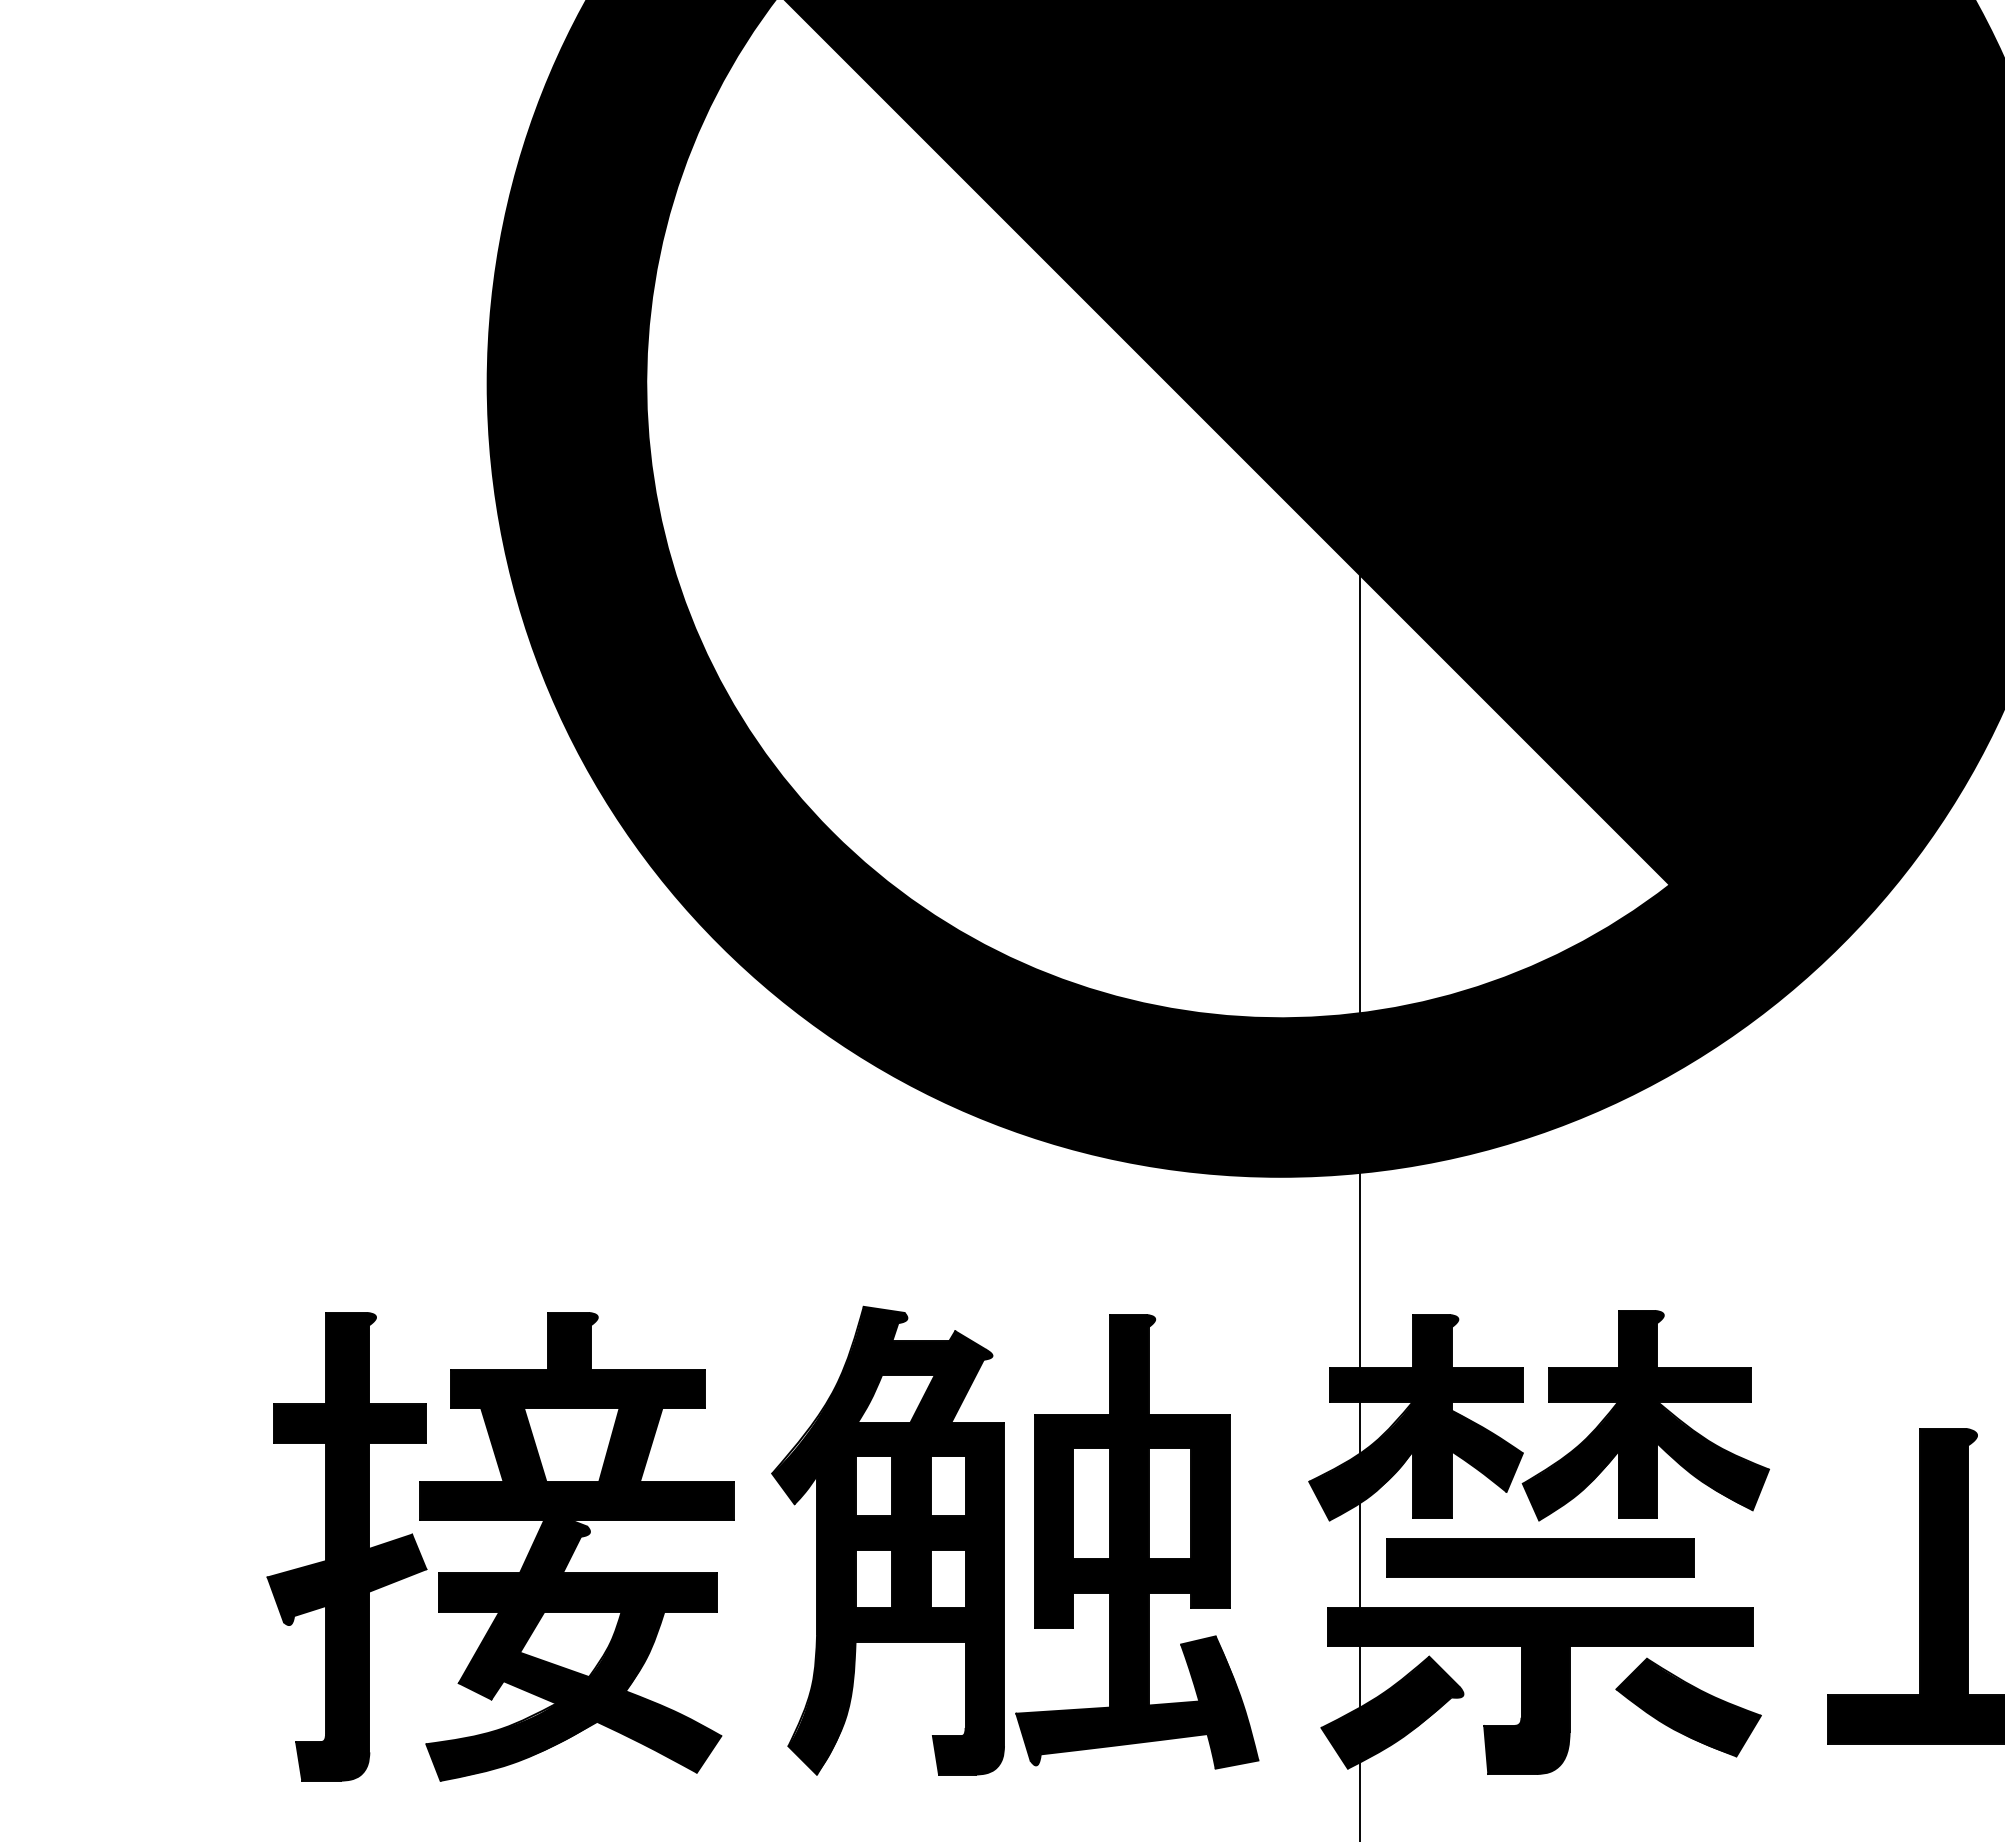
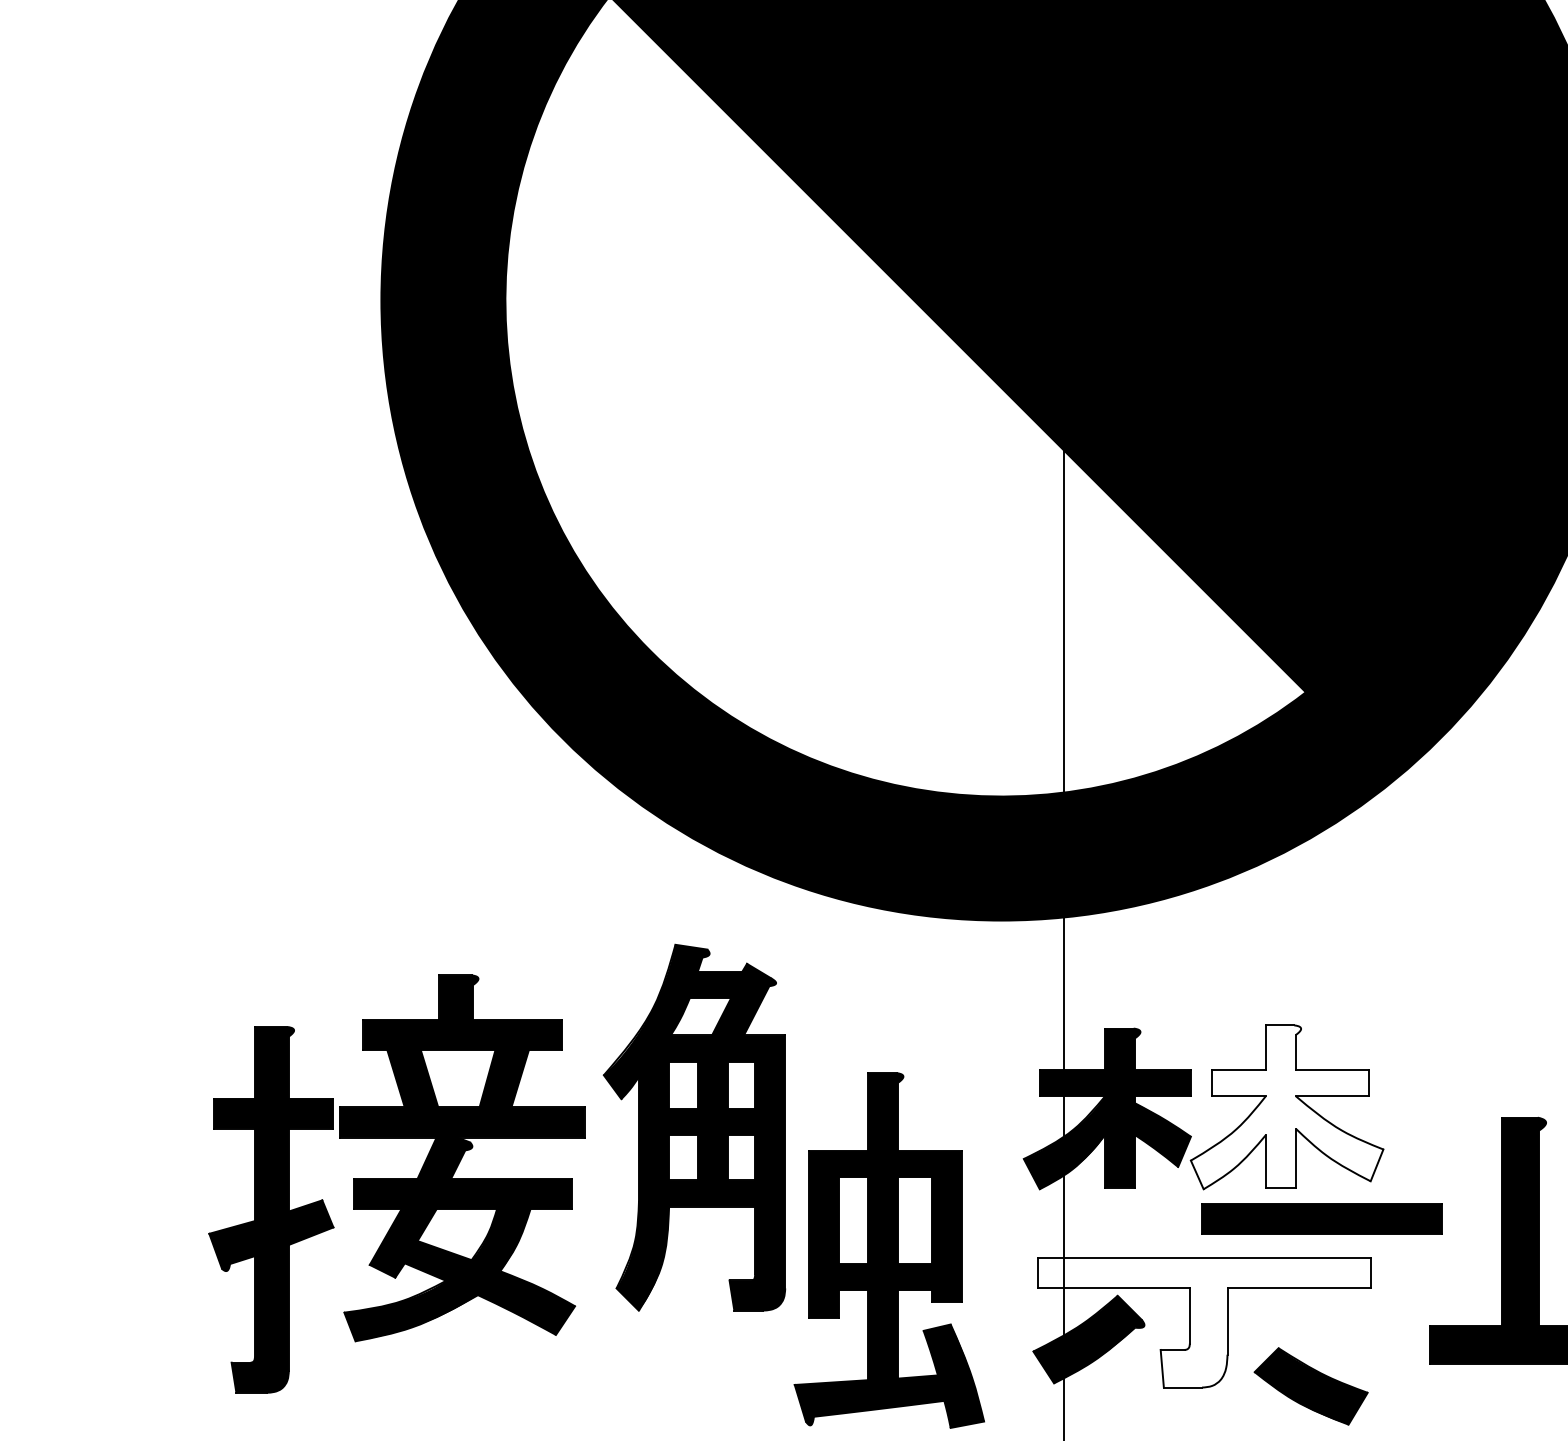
fill: (1645, 1415) -> (1286, 1107), removed
part: (887, 1540) -> (694, 1127), moved
part: (1137, 1541) -> (889, 1250), moved
part: (576, 1546) -> (461, 1158), moved
part: (1540, 1557) -> (1322, 1218), moved
fill: (1539, 1690) -> (1203, 1322), removed
part: (1688, 1707) -> (1311, 1386), moved

